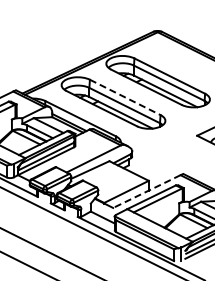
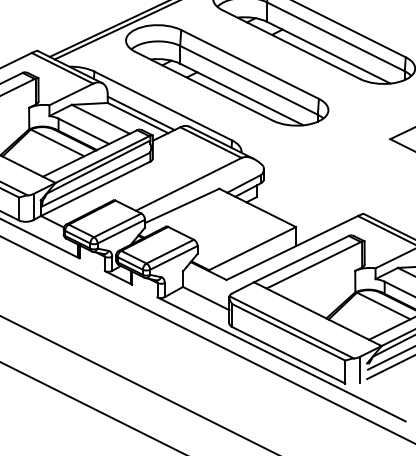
line: (125, 97) -> (250, 64), dashed -> solid
line: (146, 191) -> (291, 247), dashed -> solid

